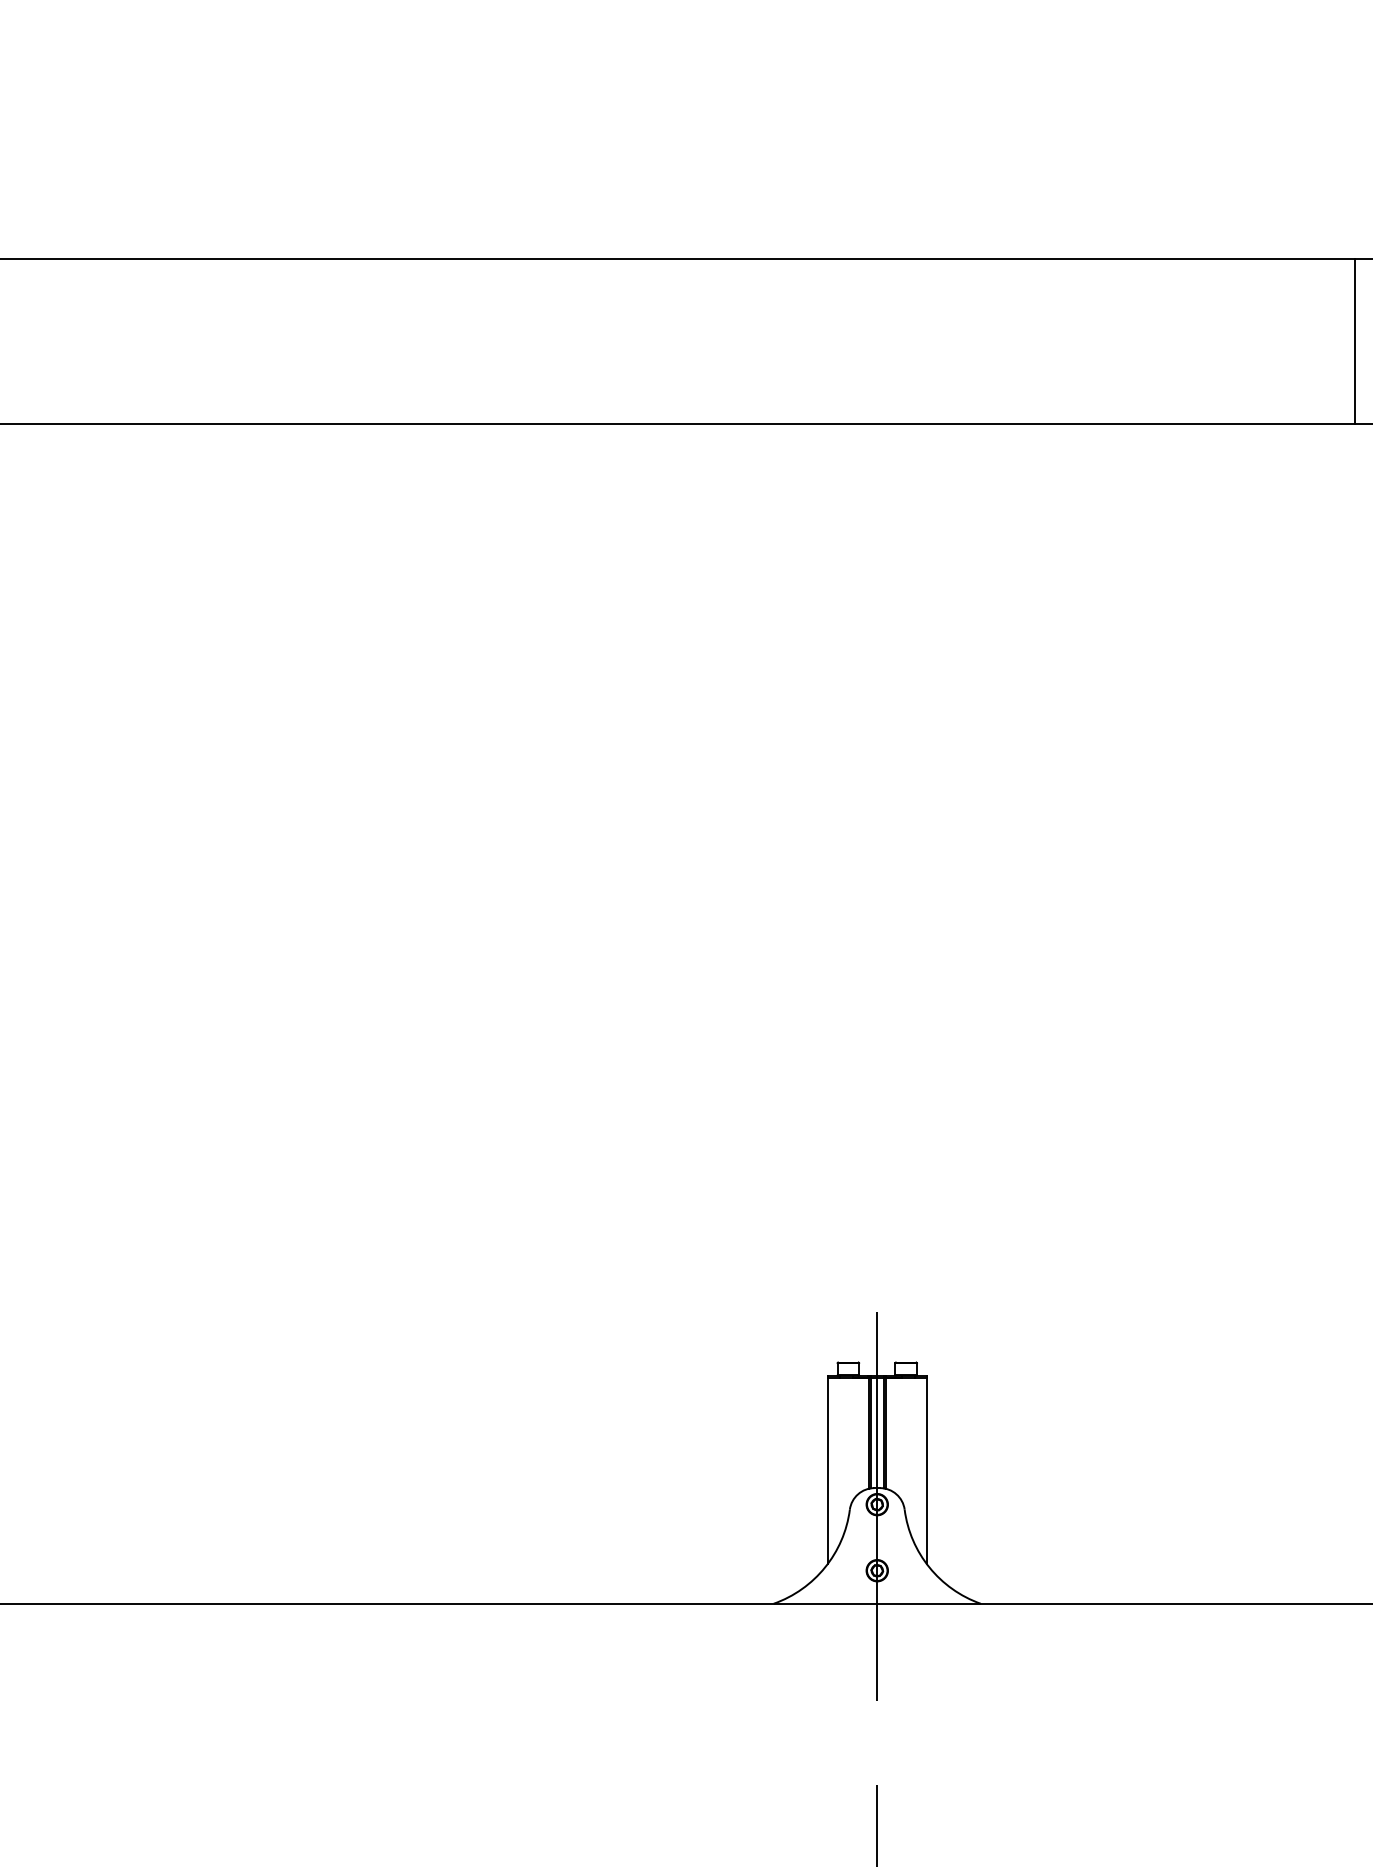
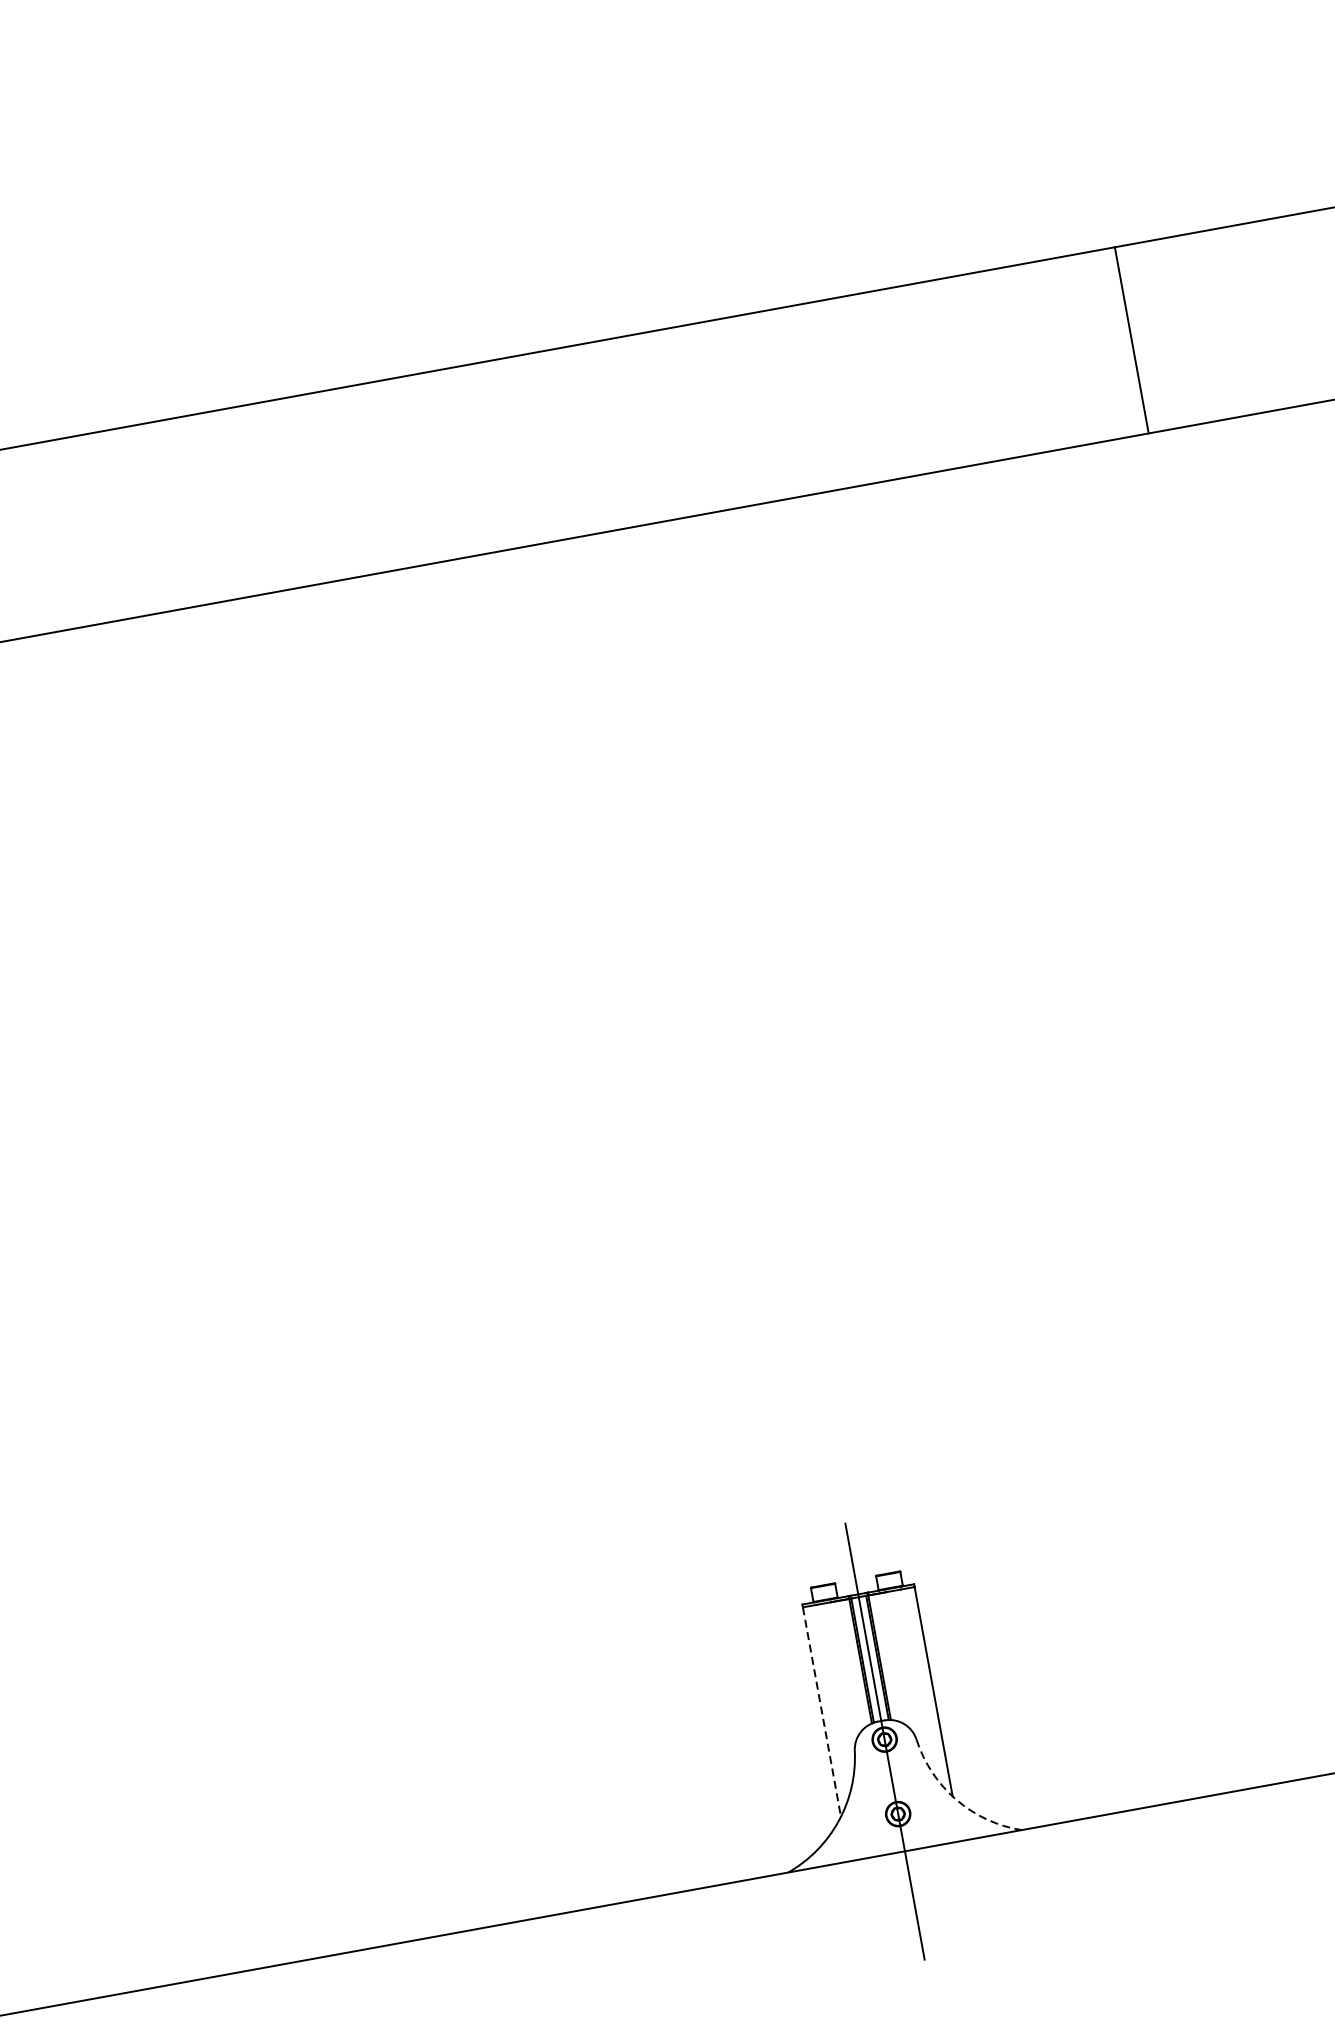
line: (1354, 340) -> (1131, 339), moved
line: (827, 1471) -> (821, 1712), solid -> dashed
arc: (929, 1567) -> (956, 1799), solid -> dashed

